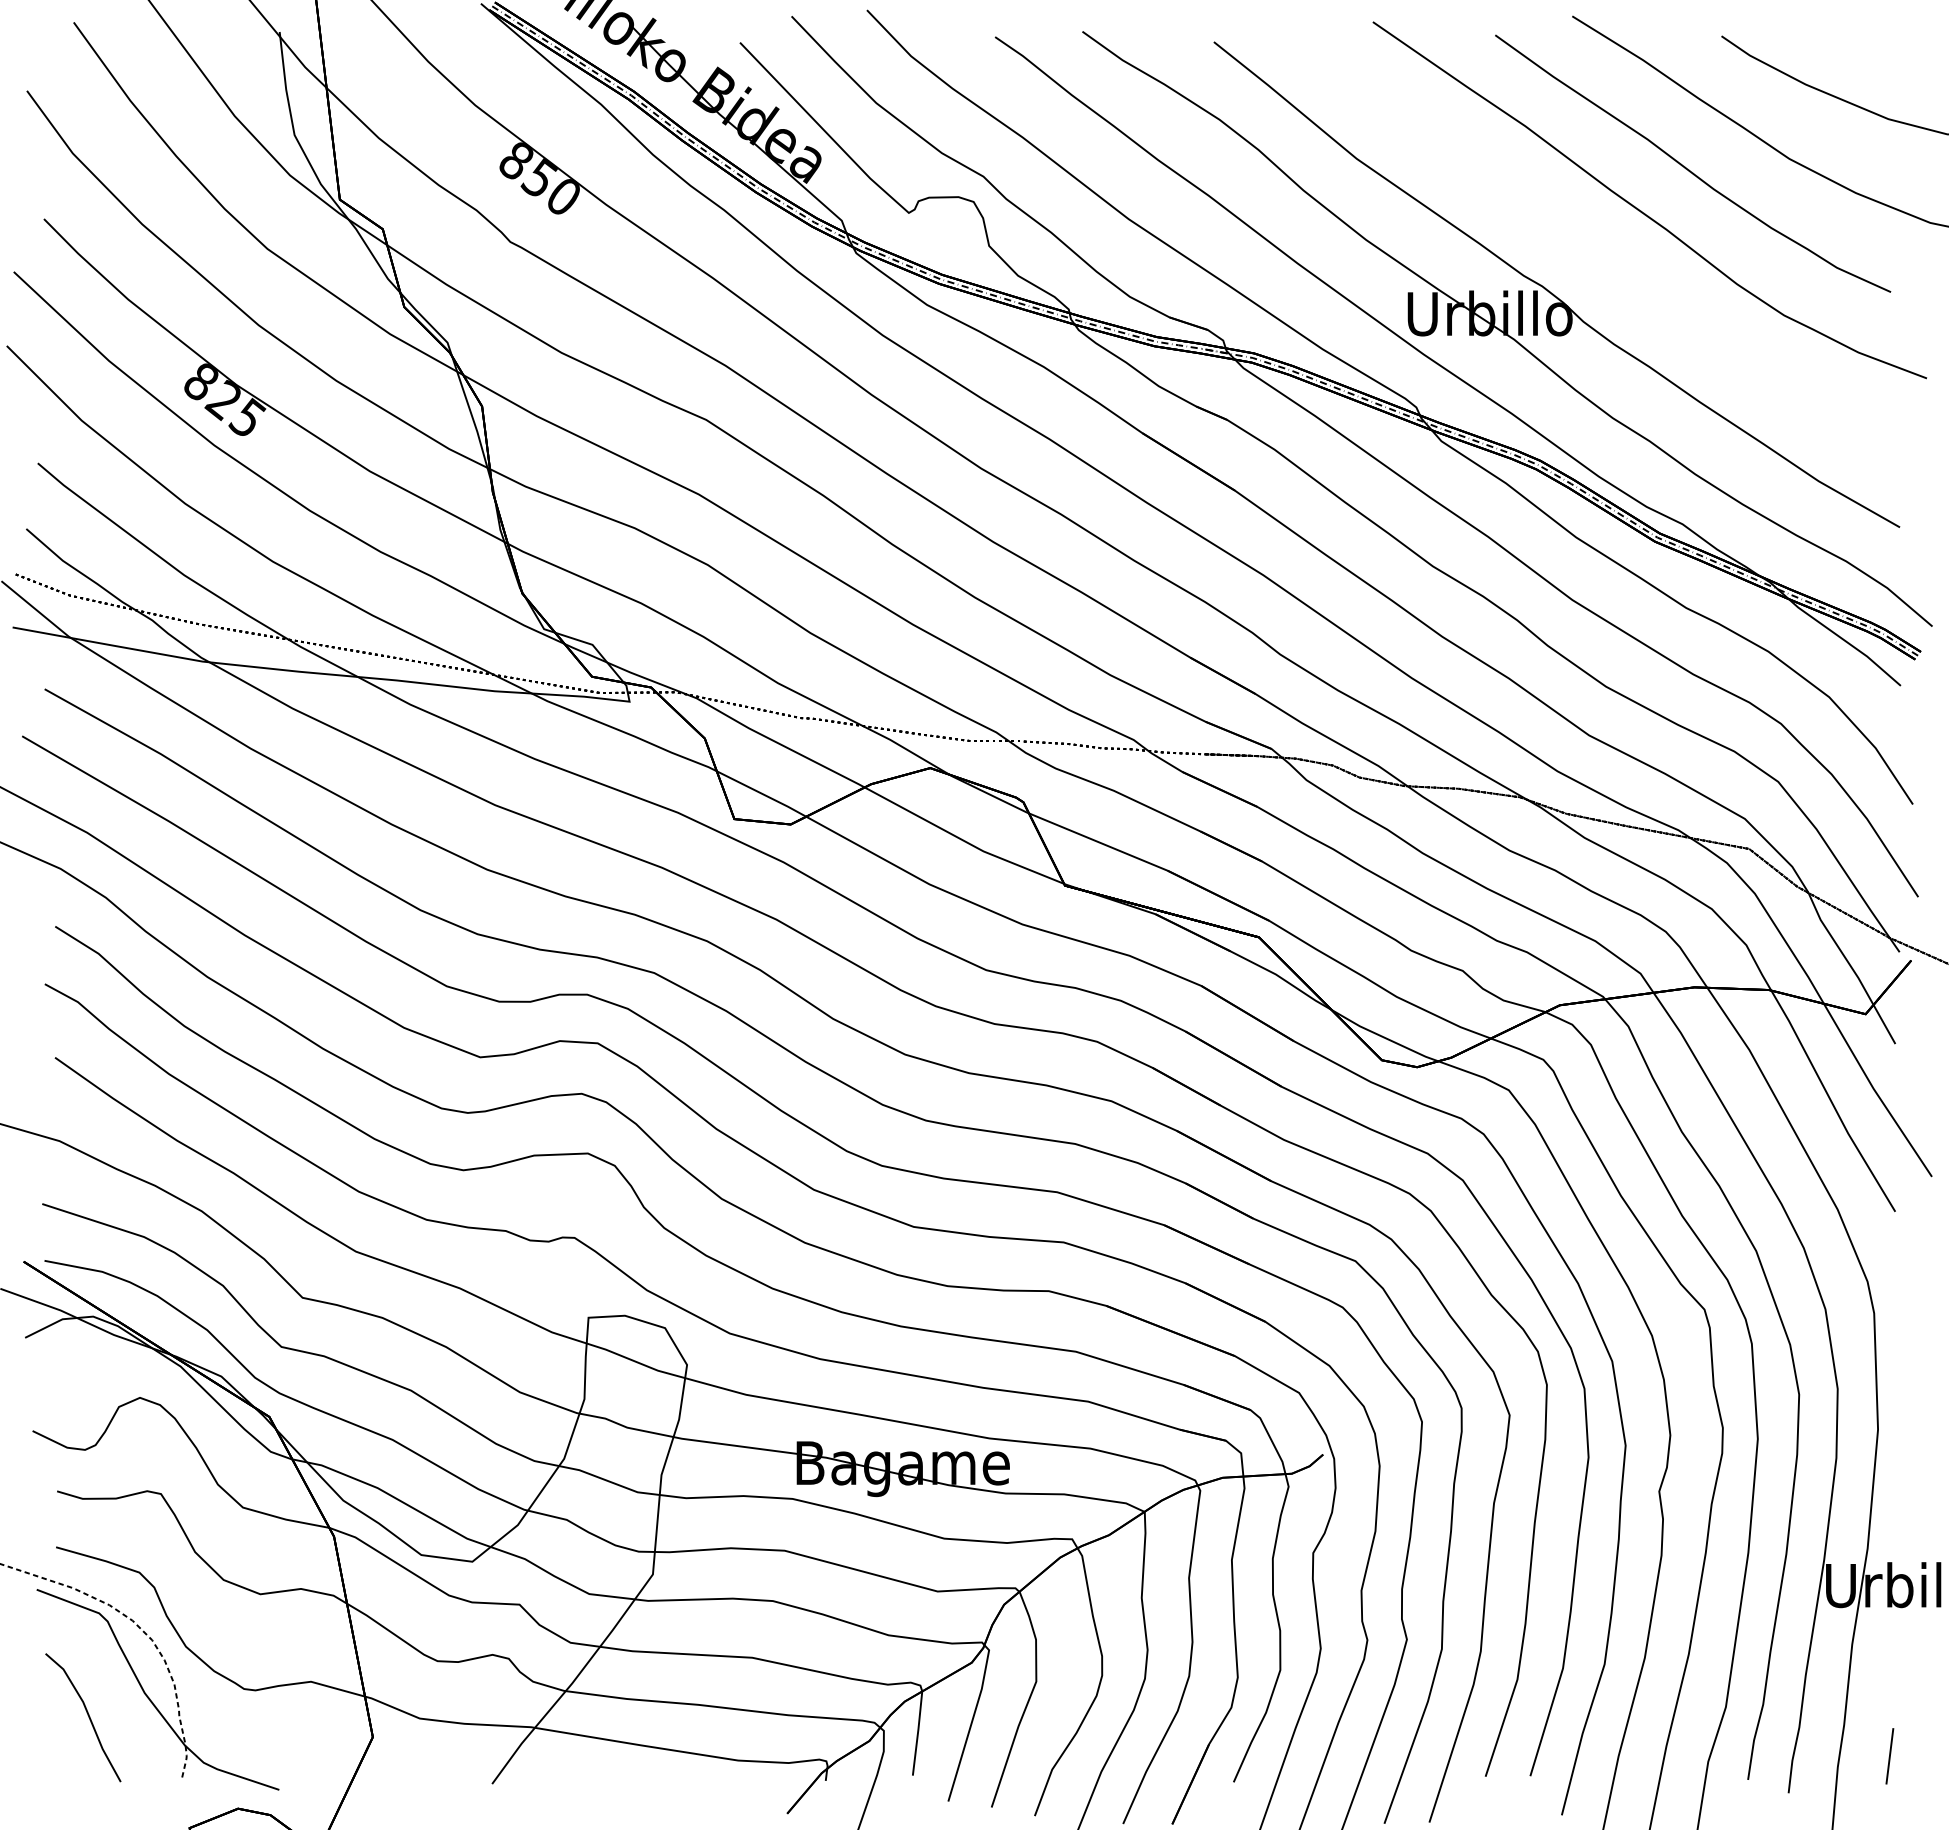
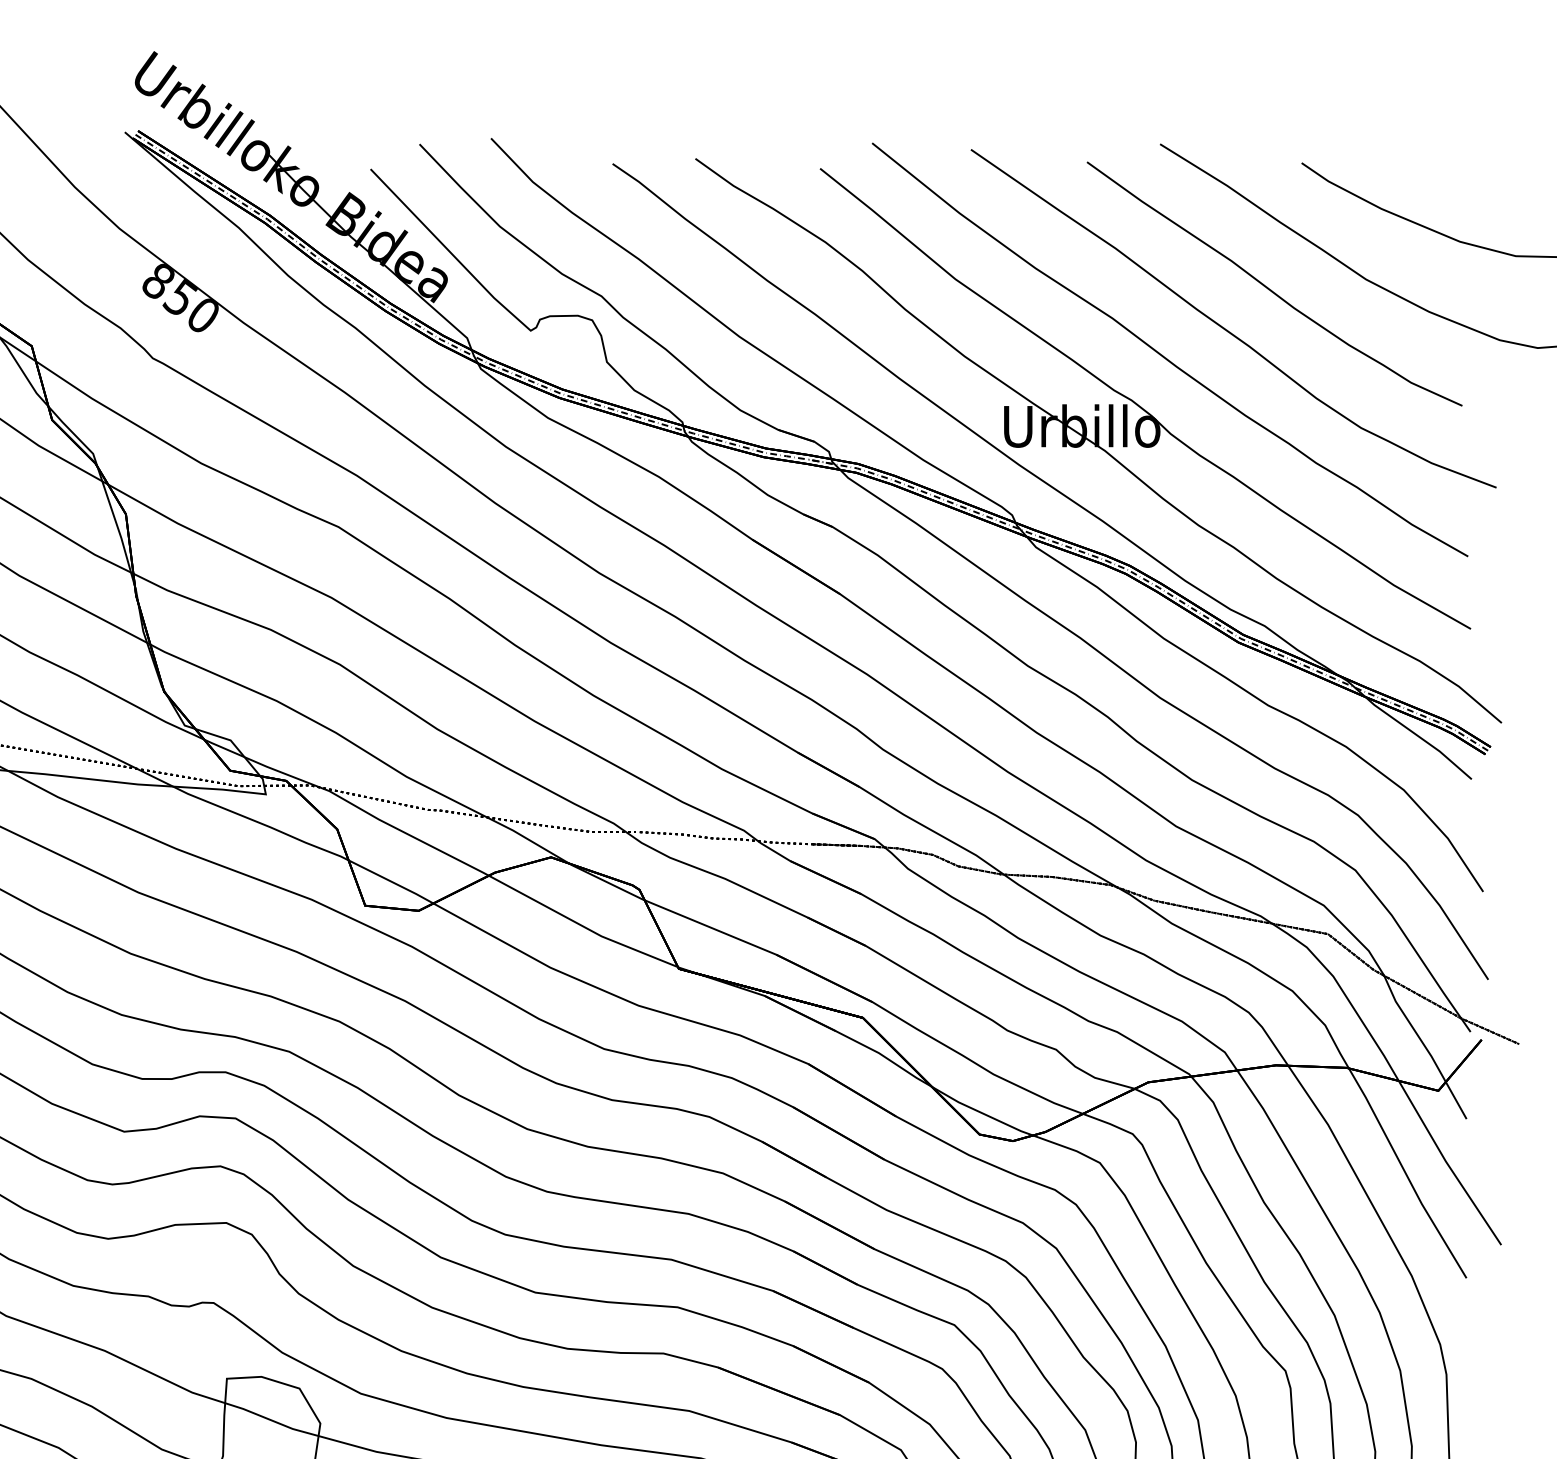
curve: (1576, 239) -> (1164, 355), added

